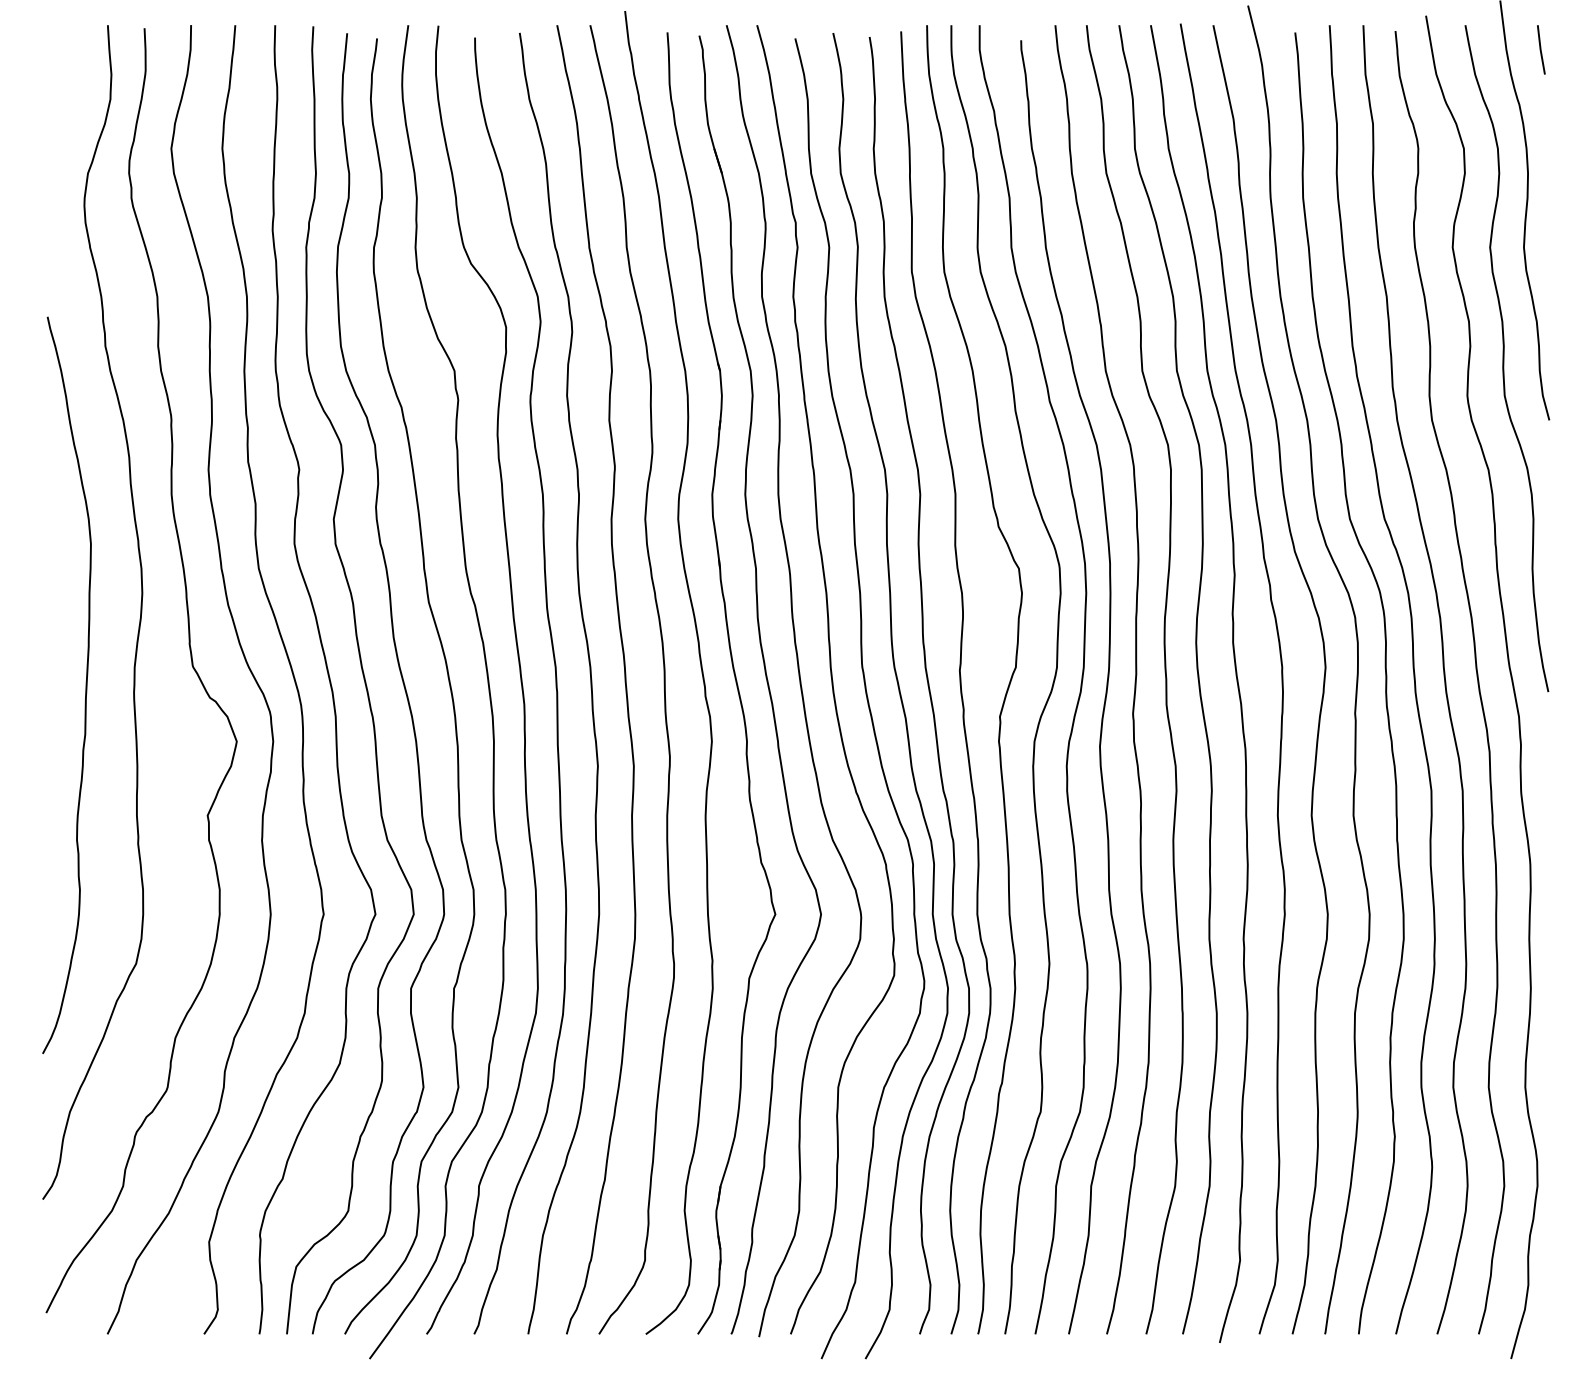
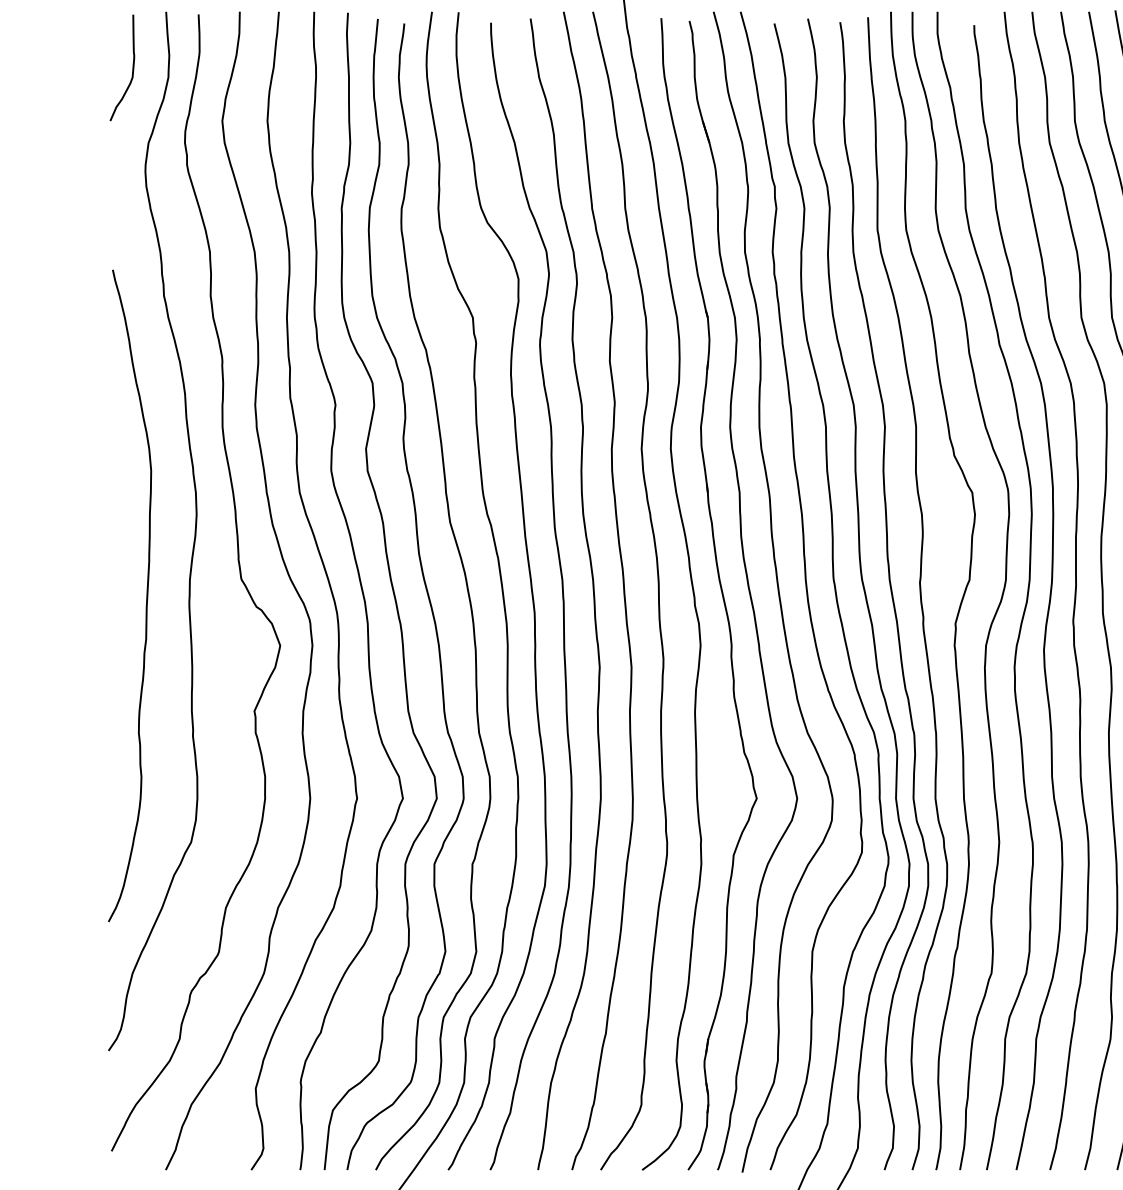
curve: (69, 89) -> (132, 68), added

